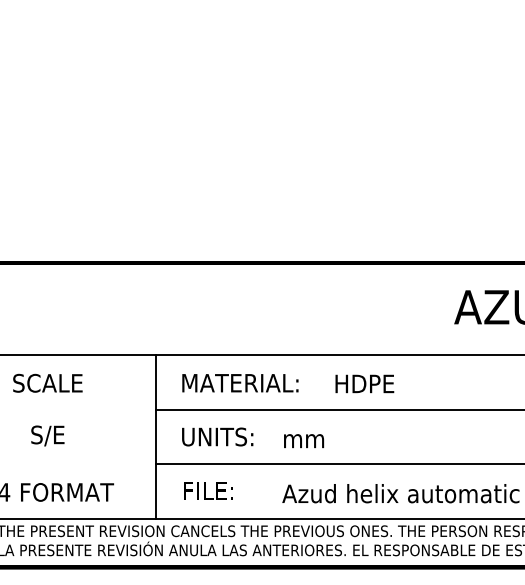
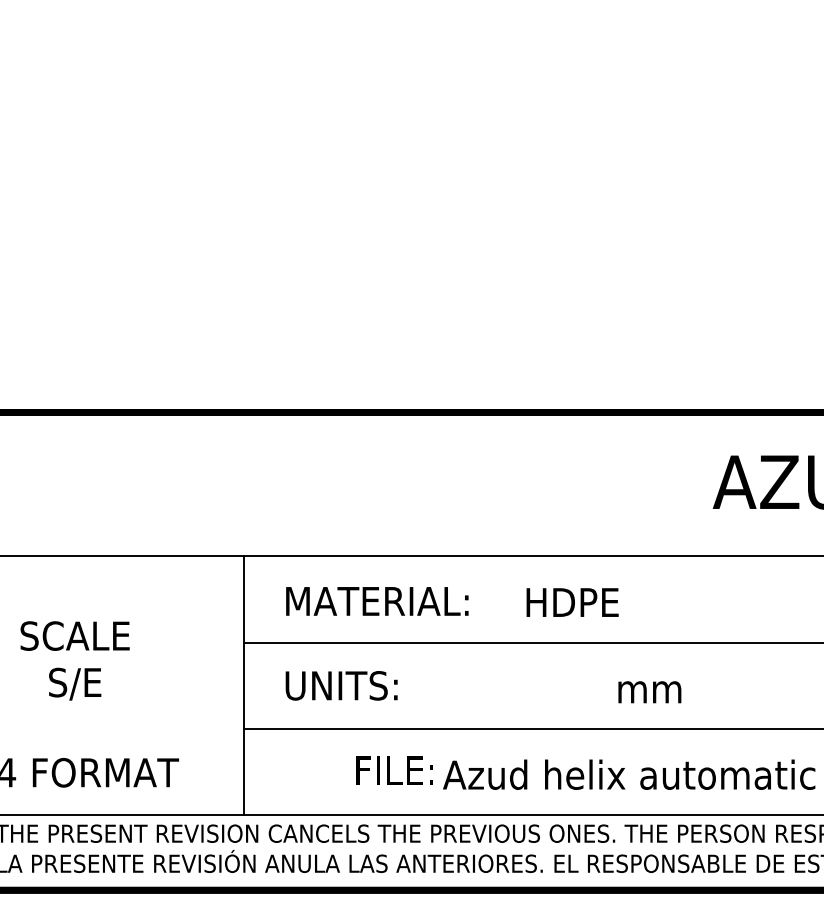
text: (47, 382) -> (74, 634), moved
text: (304, 441) -> (650, 692), moved
text: (208, 490) -> (394, 769), moved

